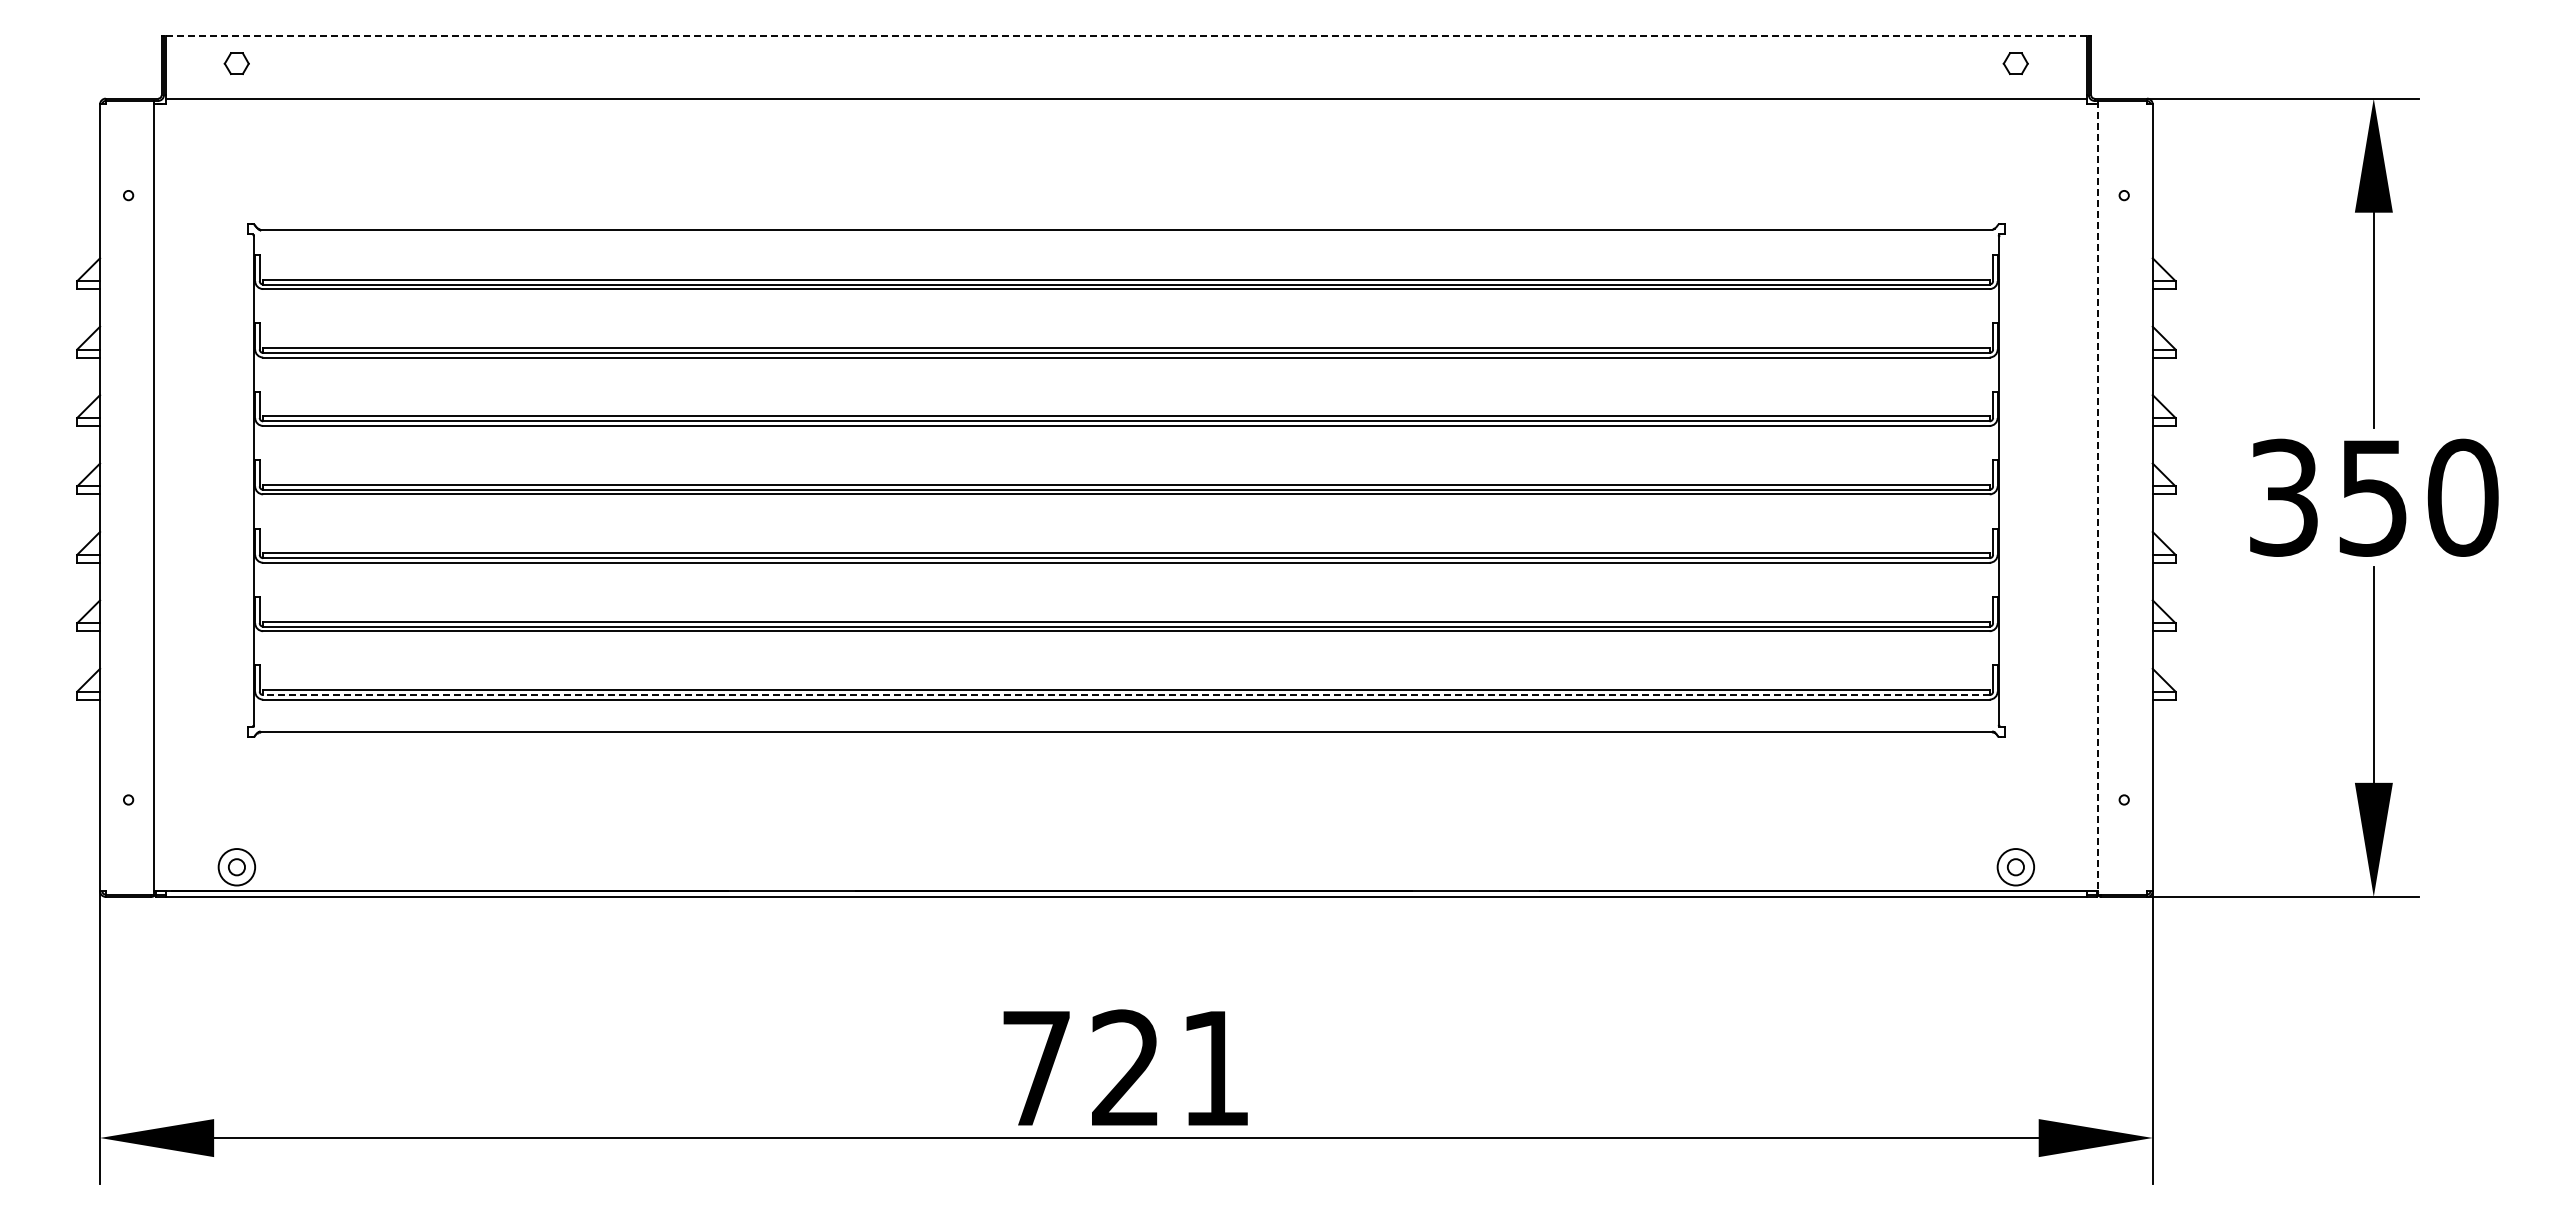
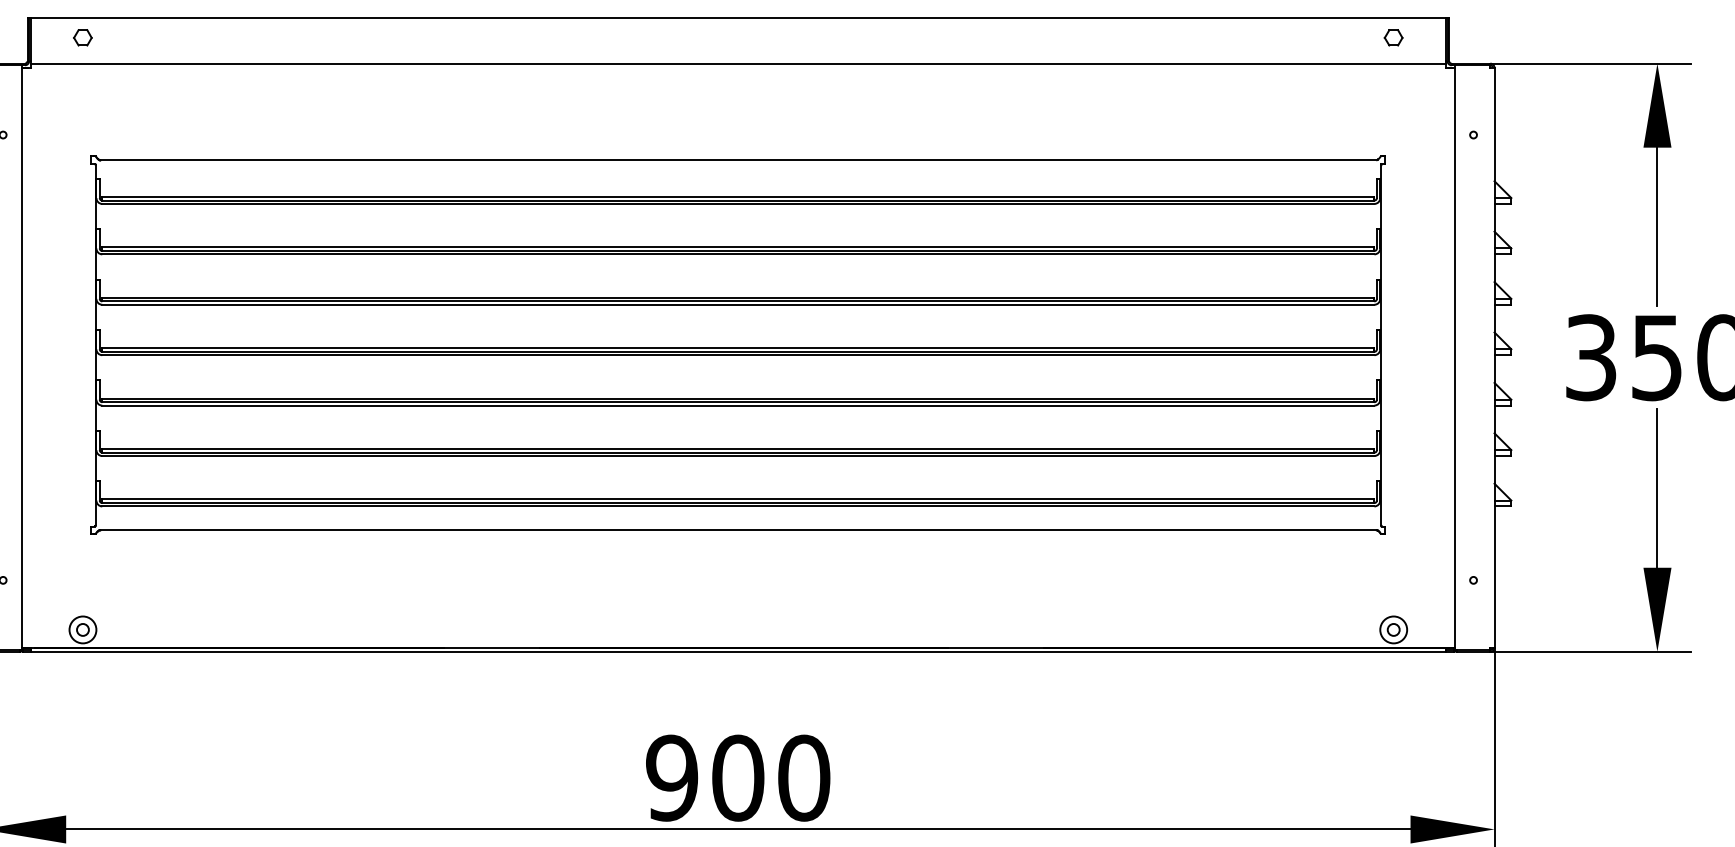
line: (1126, 36) -> (738, 17), dashed -> solid
line: (2098, 497) -> (1454, 357), dashed -> solid
line: (1125, 695) -> (737, 503), dashed -> solid
text: (1126, 1068) -> (738, 778), 721 -> 900

